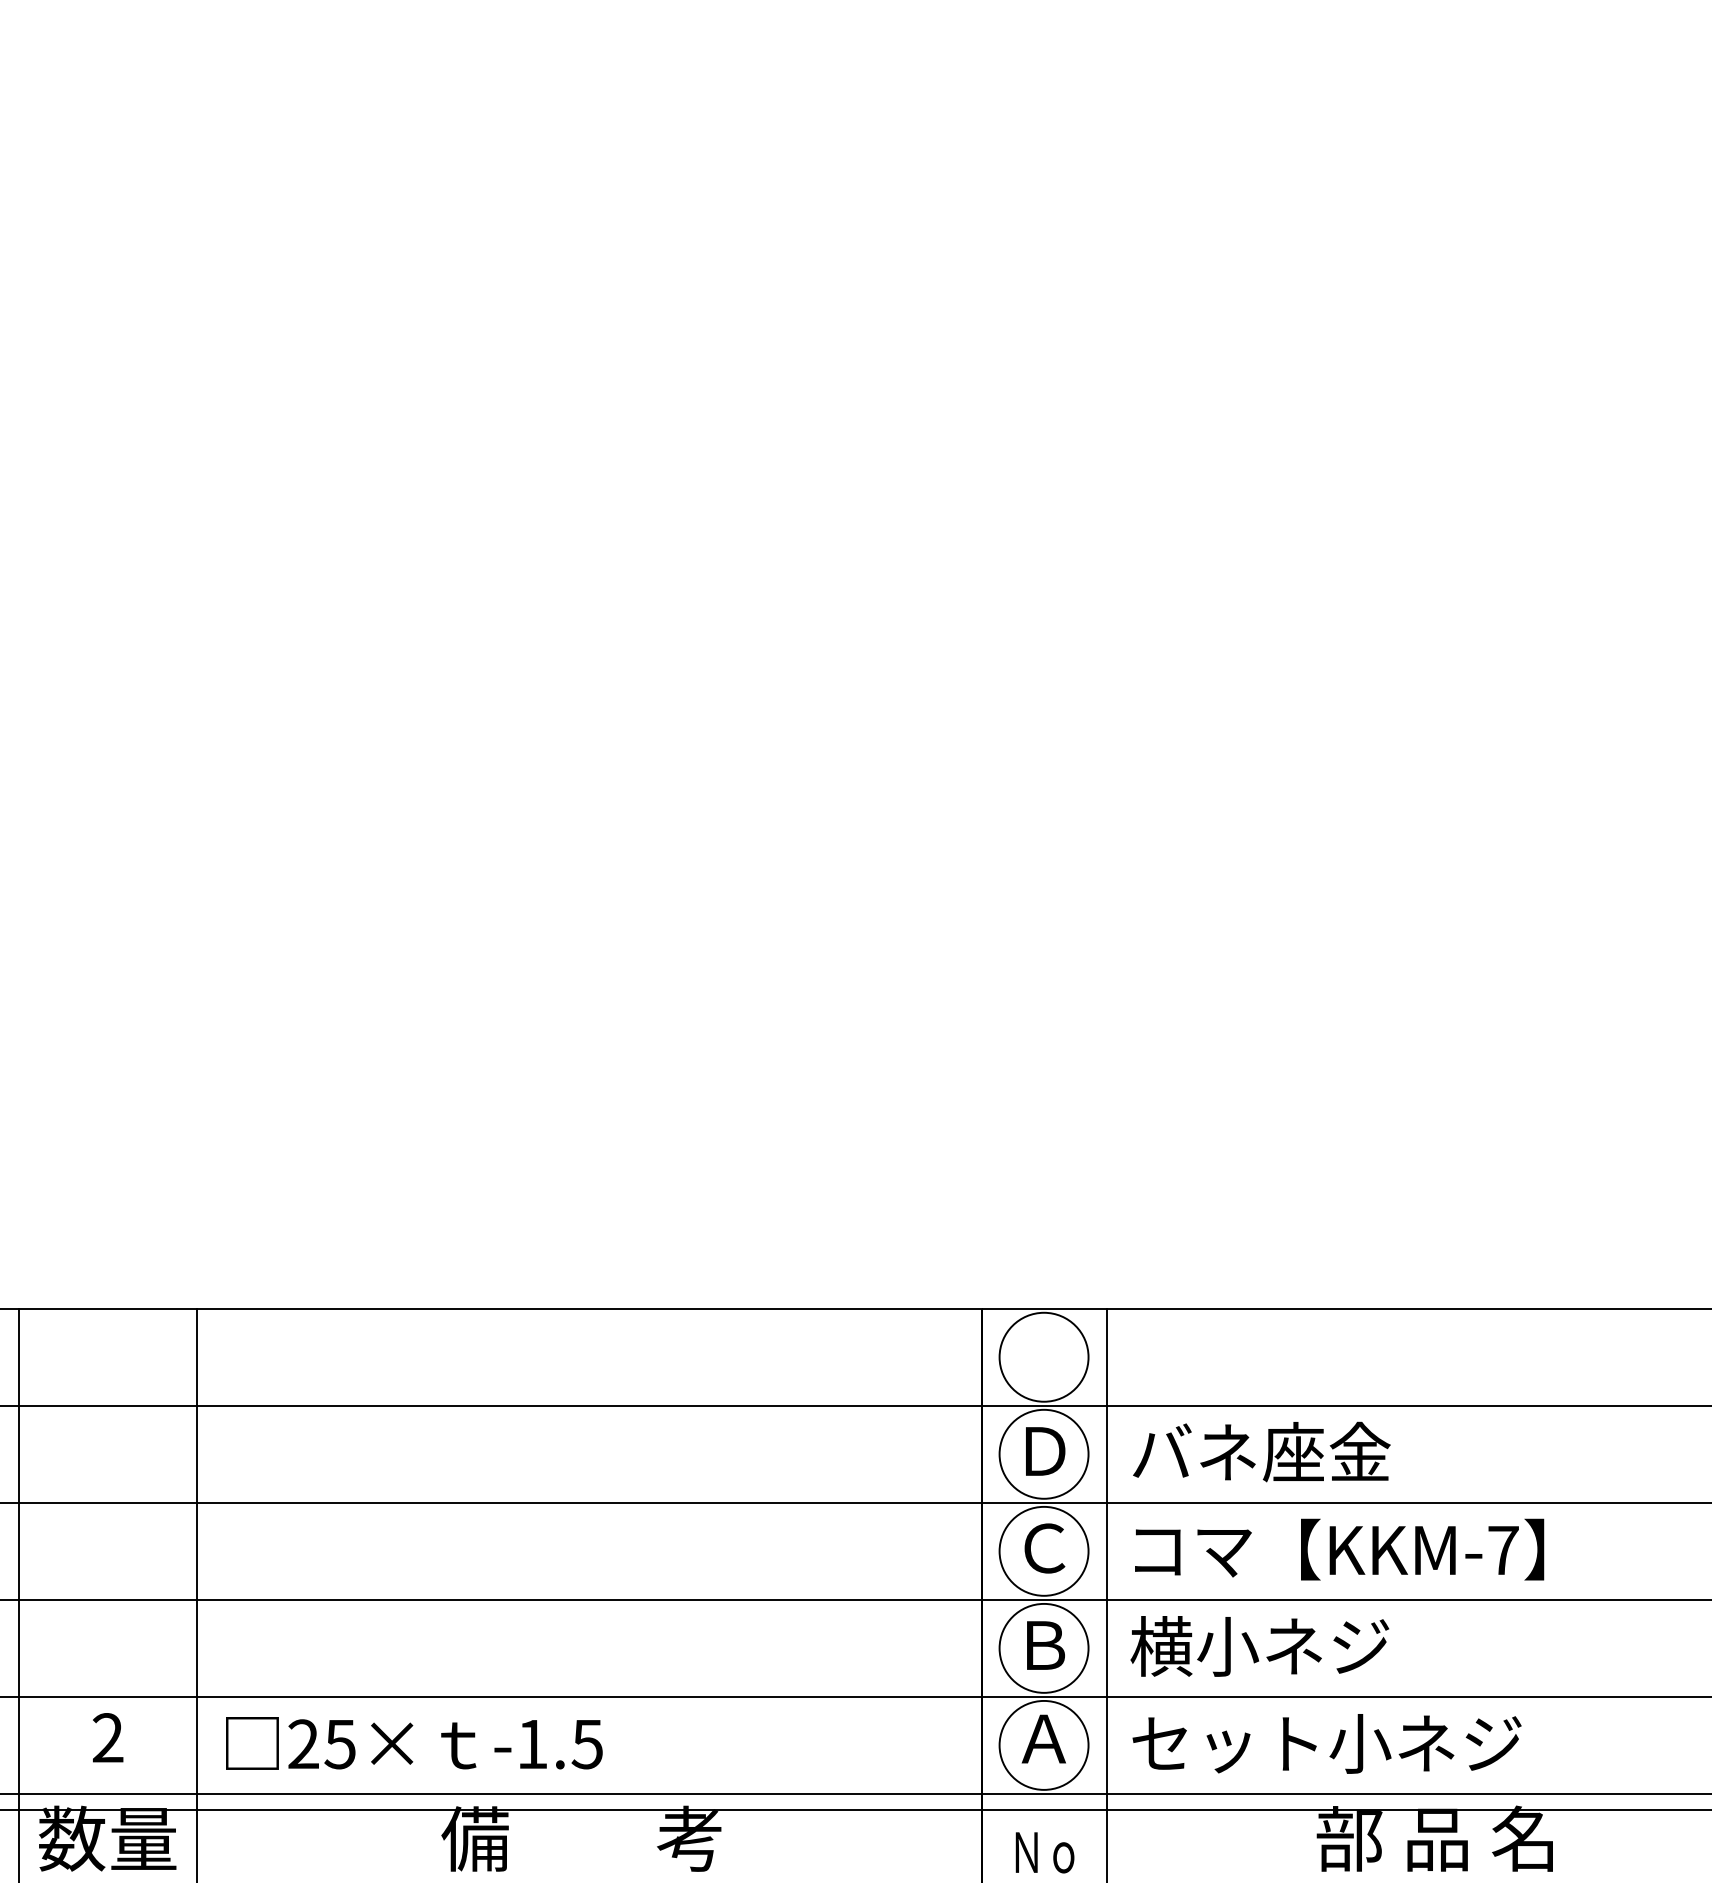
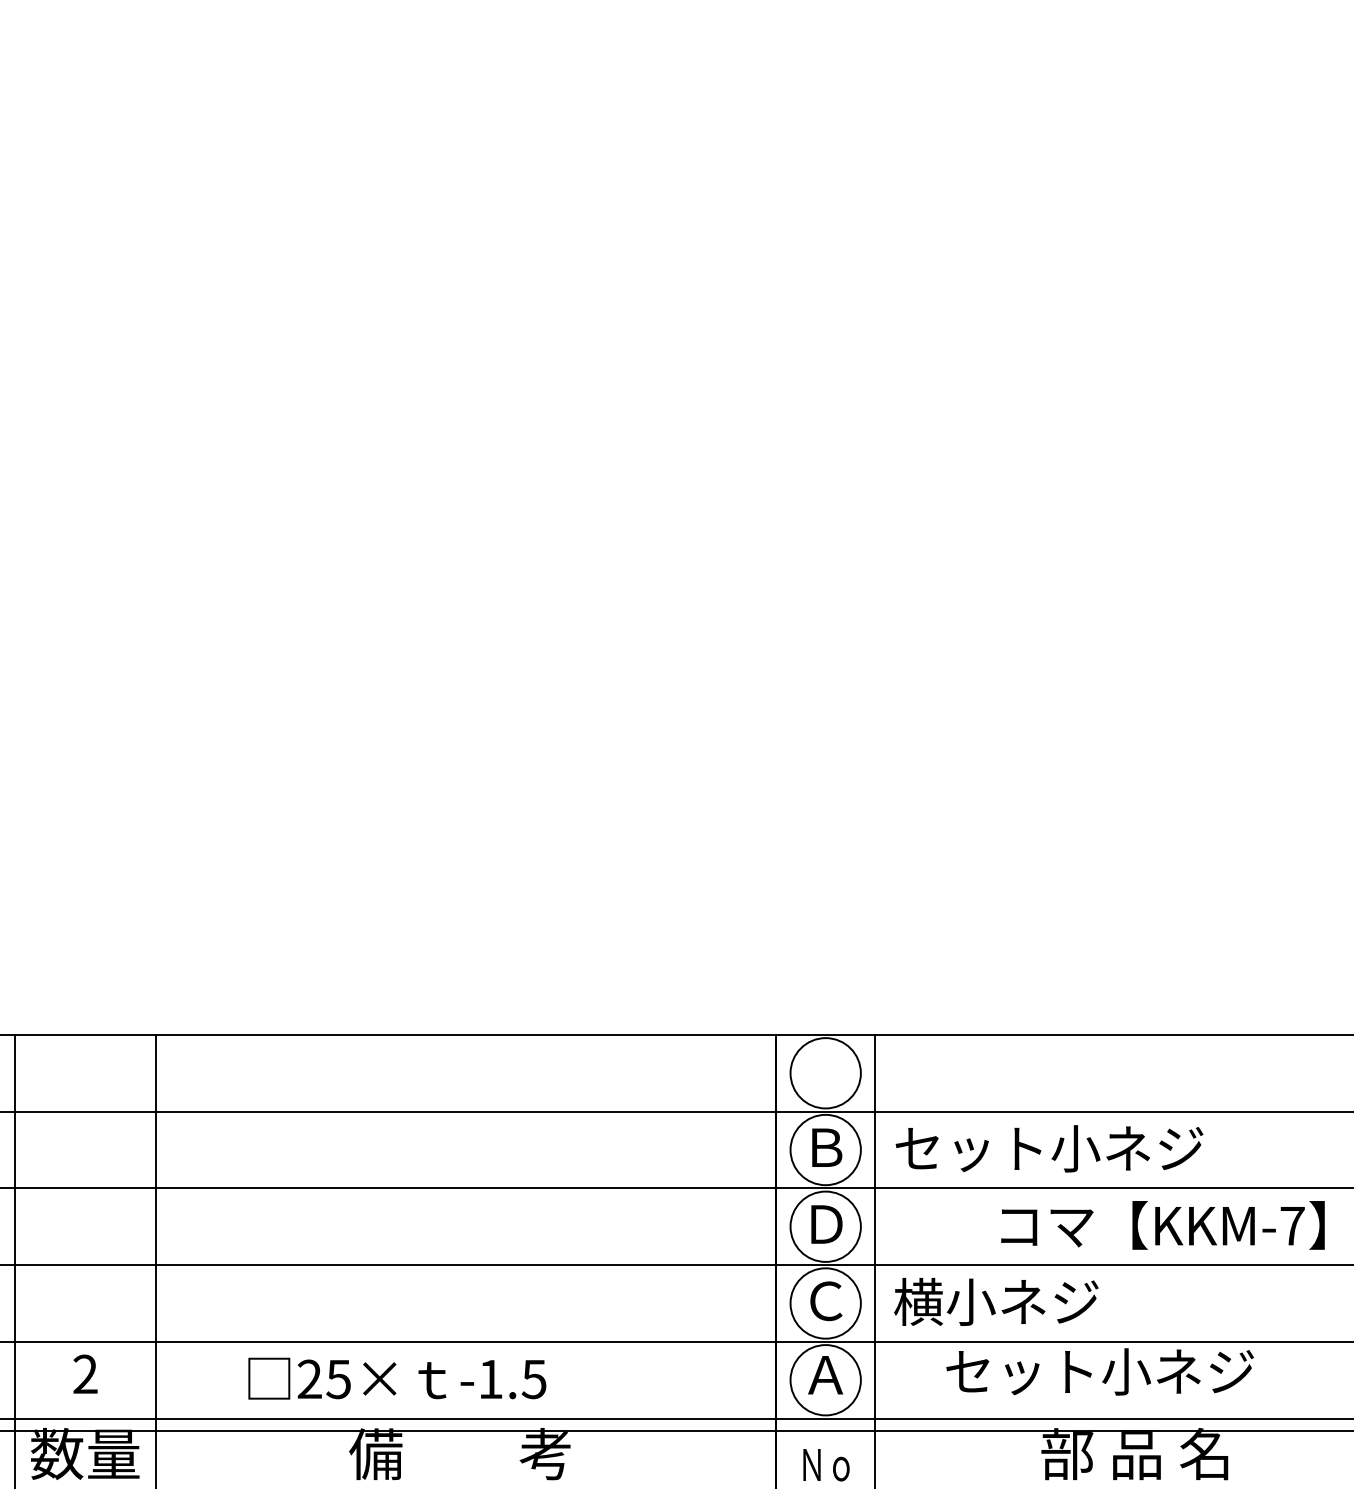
text: (1045, 1451) -> (826, 1147), Ｄ -> Ｂ
text: (1326, 1451) -> (1049, 1147), バネ座金 -> セット小ネジ
text: (1044, 1548) -> (826, 1224), Ｃ -> Ｄ
text: (1339, 1549) -> (1162, 1225), moved
text: (1044, 1645) -> (826, 1301), Ｂ -> Ｃ
text: (414, 1743) -> (397, 1378), moved
text: (1326, 1743) -> (1099, 1371), moved

